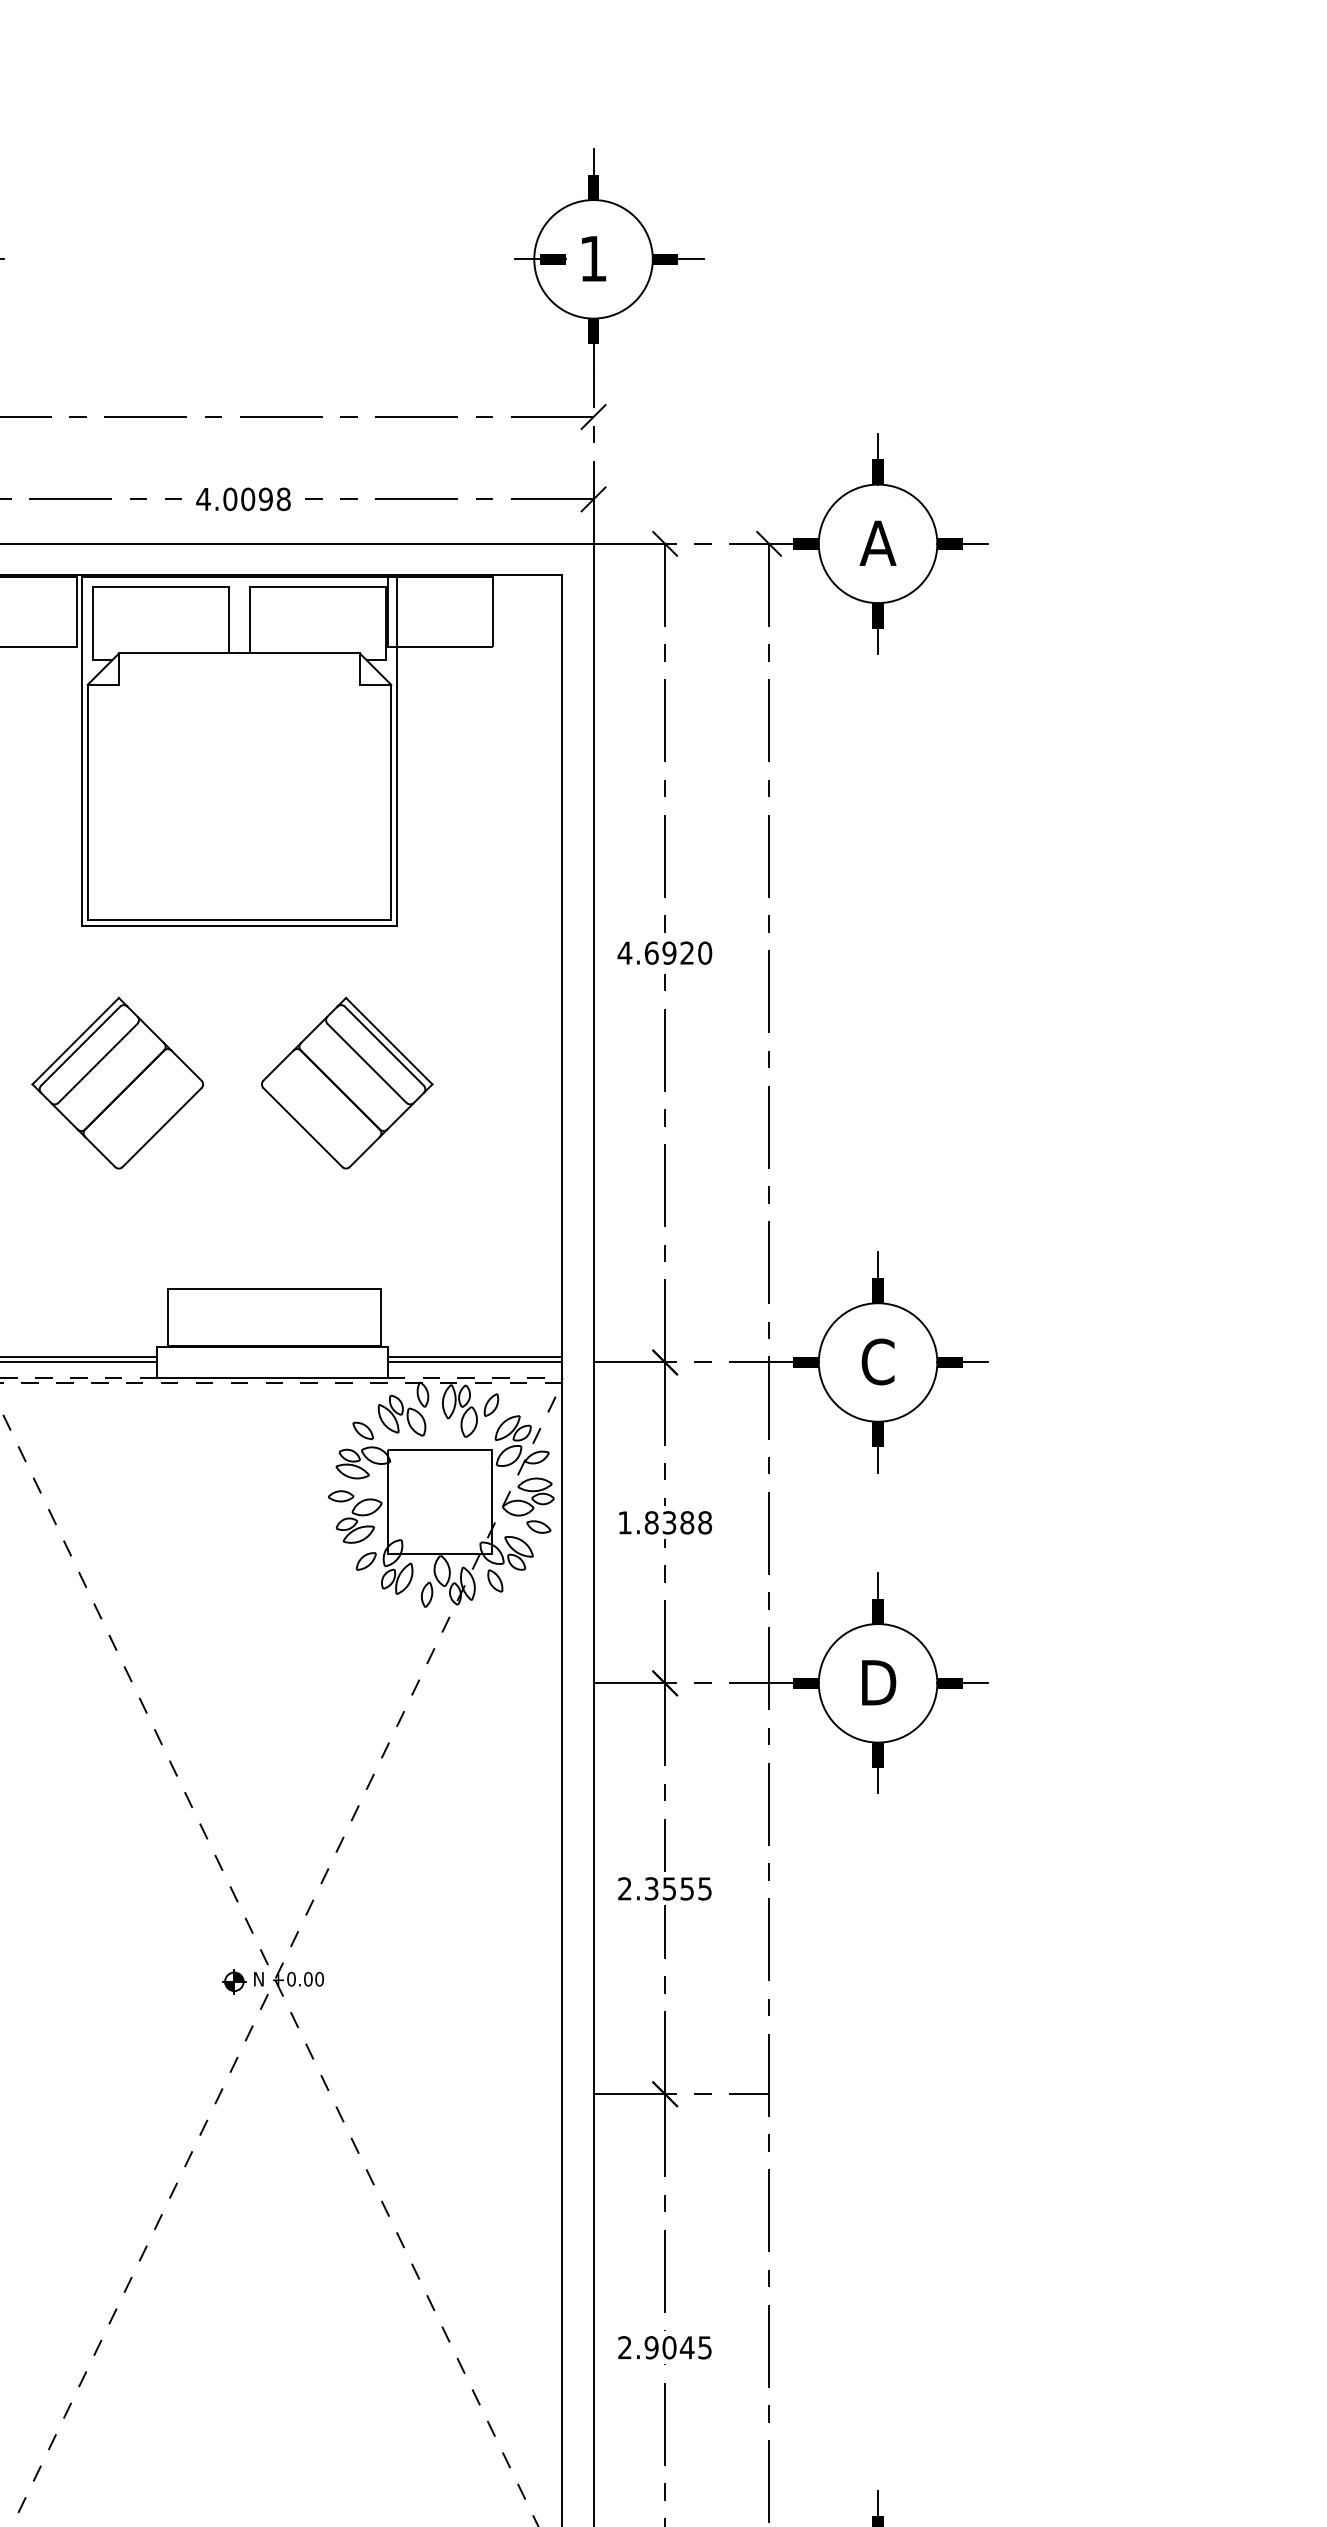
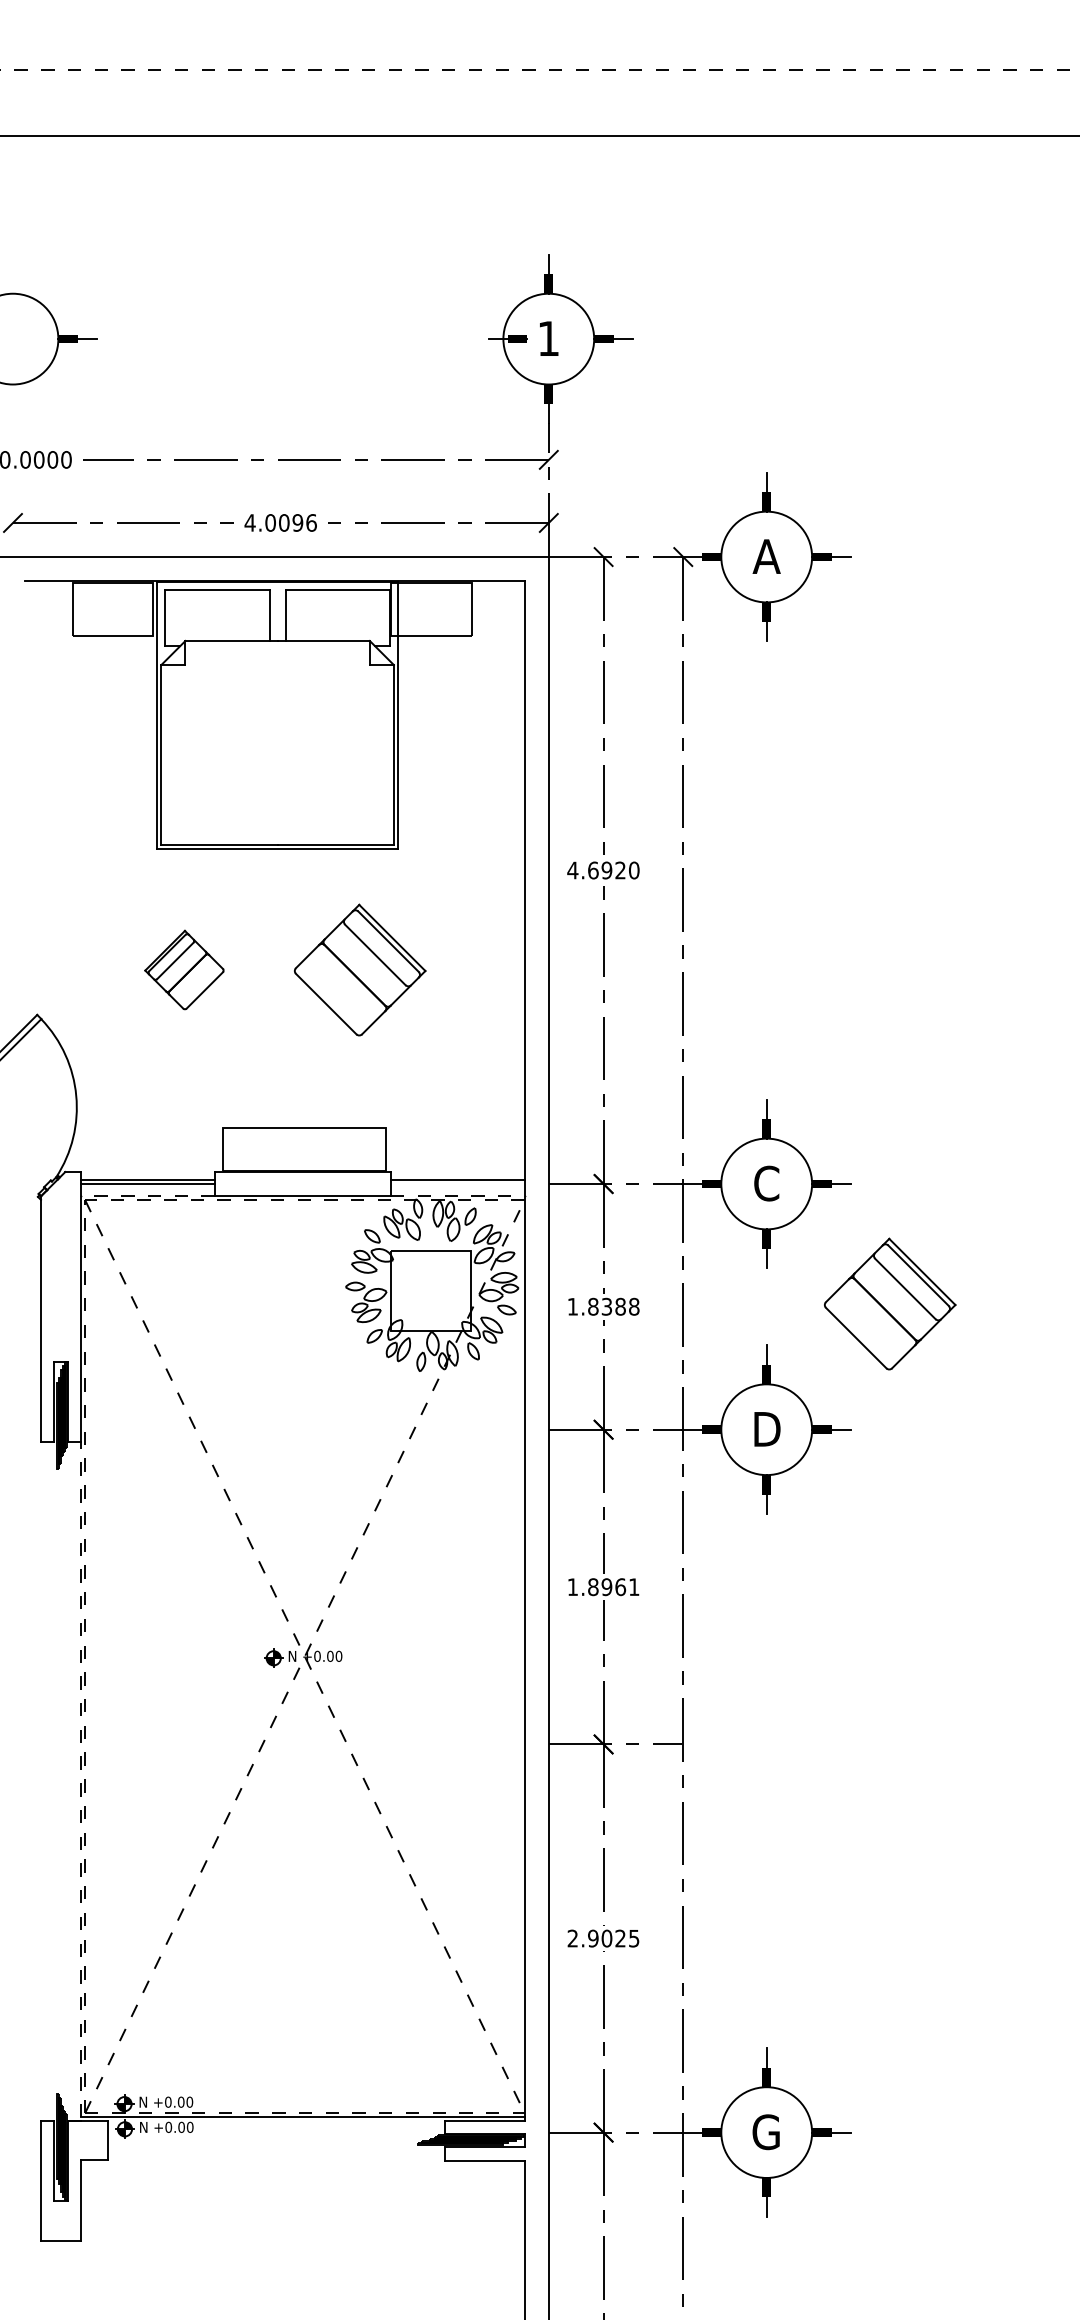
text: (283, 498) -> (311, 522), 4.0098 -> 4.0096
part: (117, 1082) -> (184, 969), size x0.6
line: (474, 1363) -> (457, 1184), removed
part: (1039, 1518) -> (890, 1303), added
text: (664, 1889) -> (603, 1587), 2.3555 -> 1.8961
text: (687, 2347) -> (620, 1938), 2.9045 -> 2.9025

